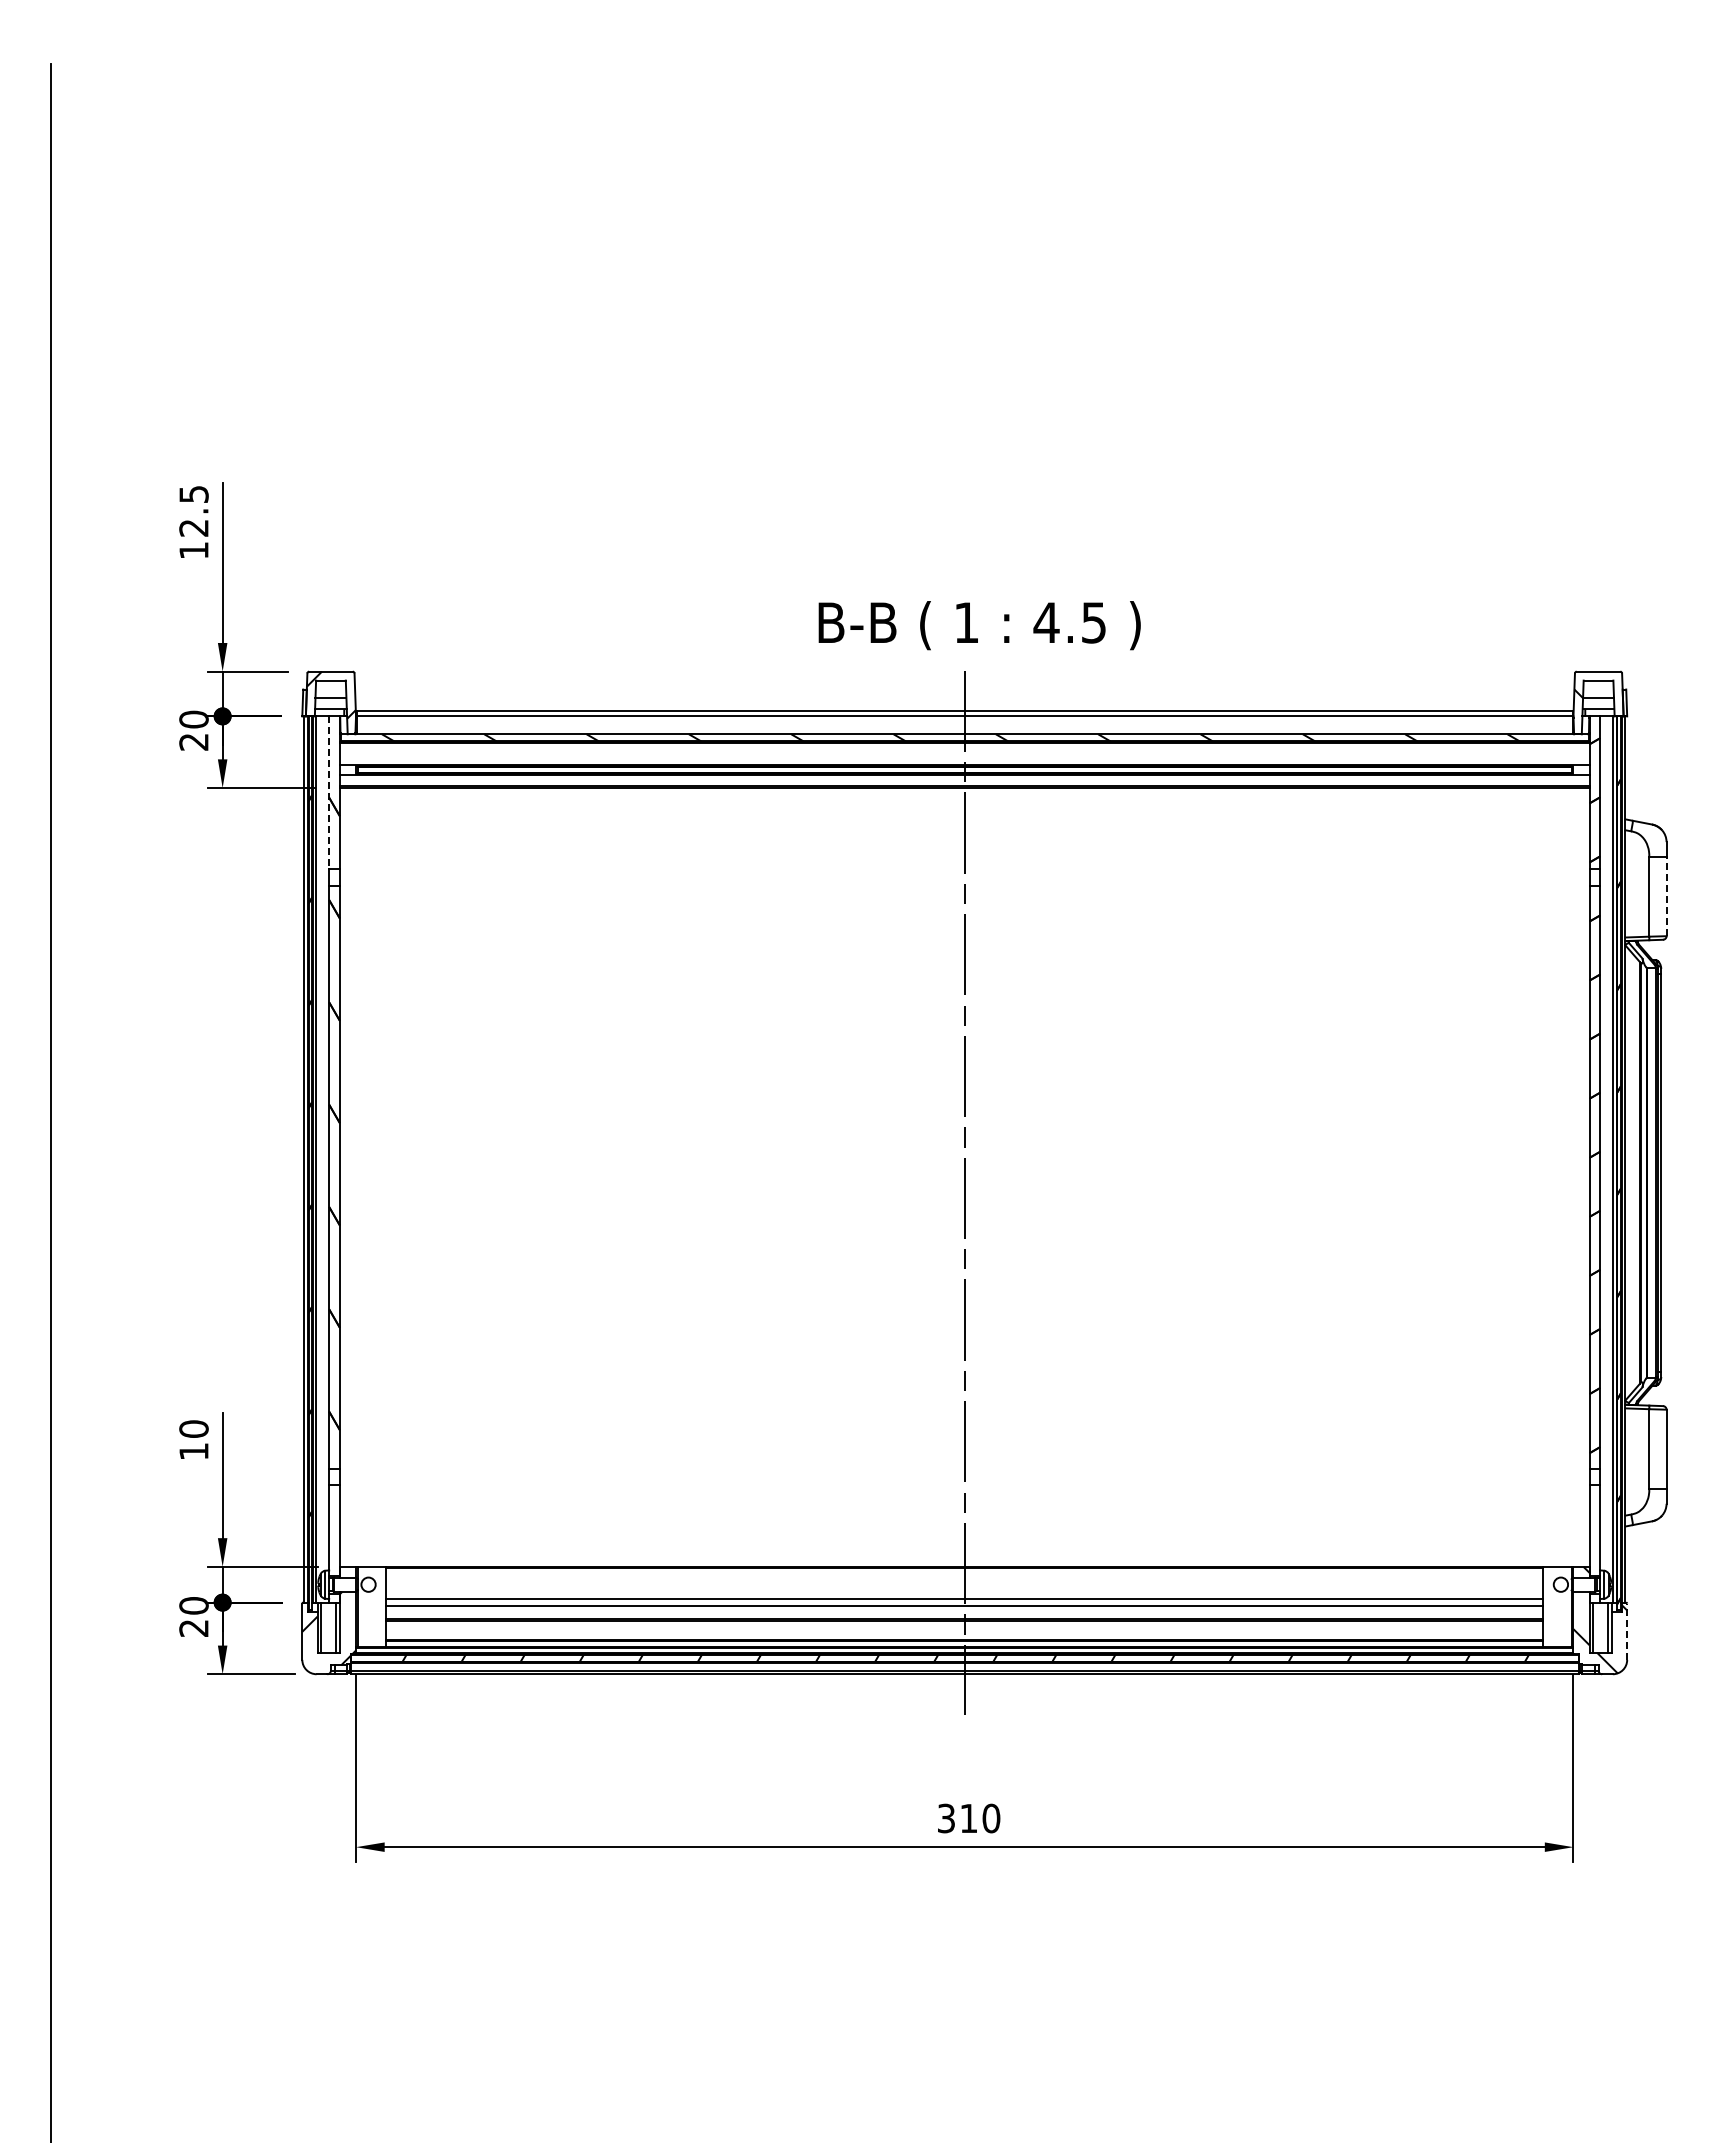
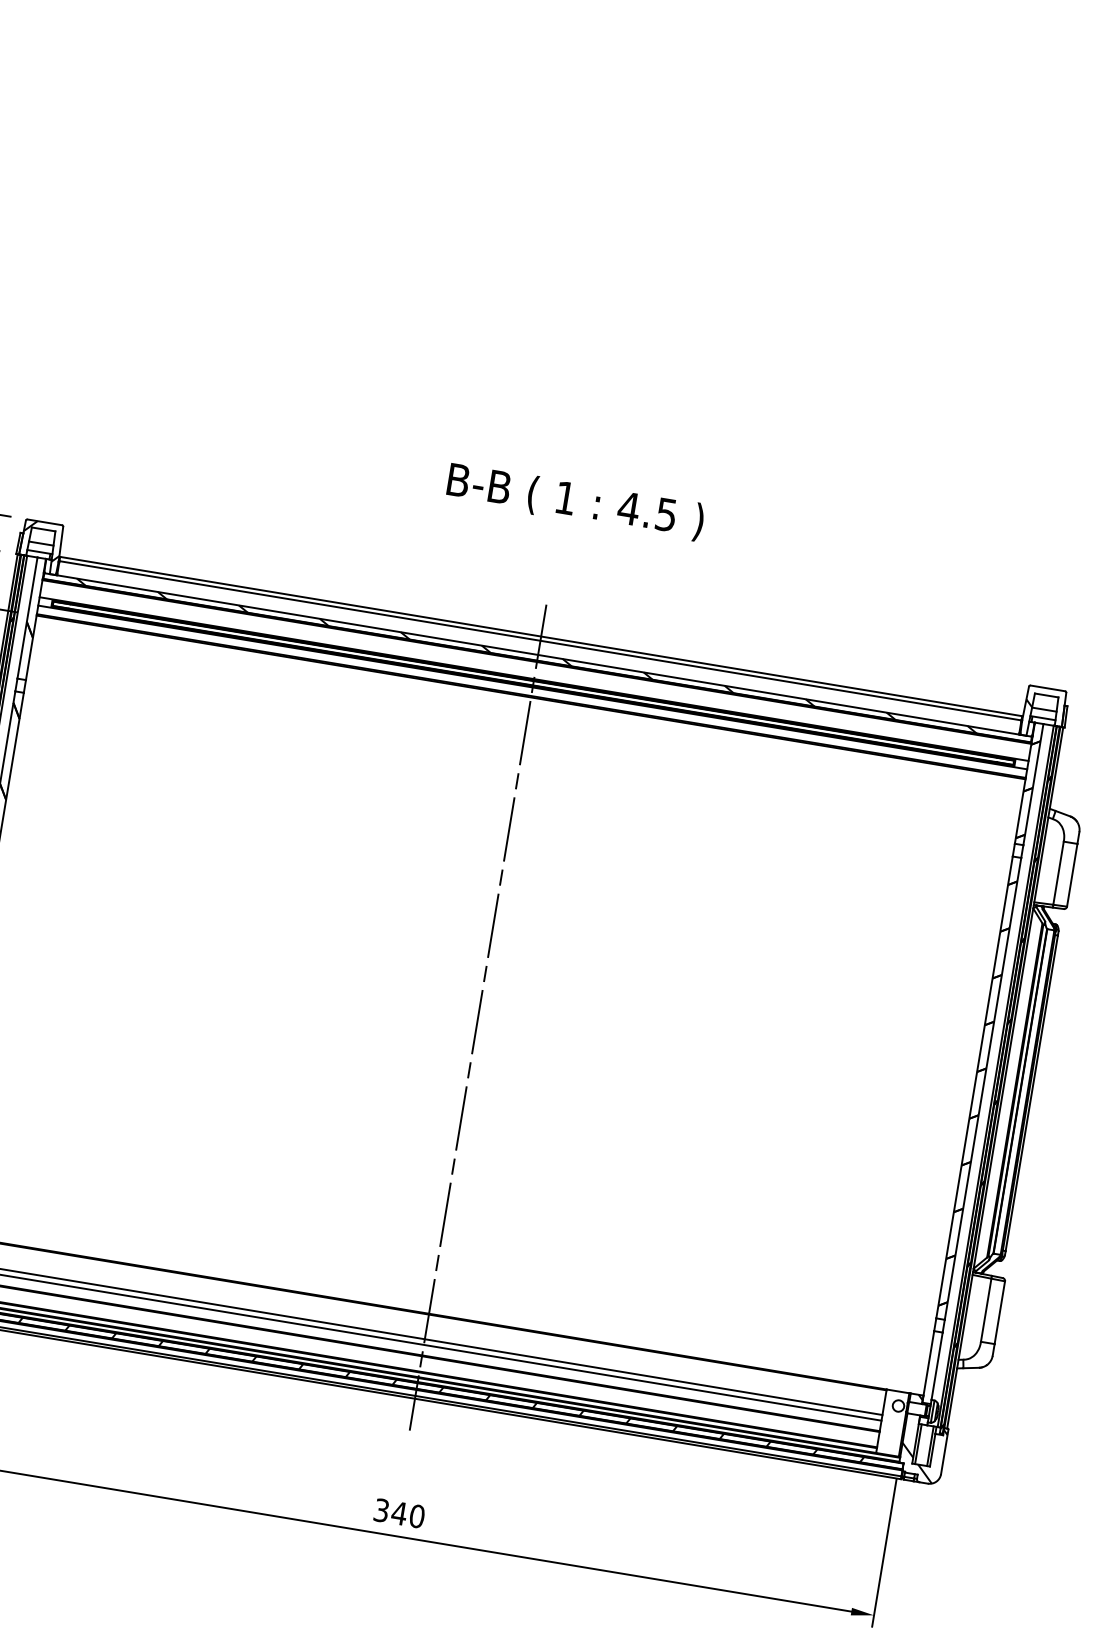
text: (979, 625) -> (575, 501), moved
line: (329, 792) -> (27, 617), dashed -> solid
line: (1666, 896) -> (1072, 875), dashed -> solid
line: (1627, 1631) -> (945, 1451), dashed -> solid
text: (968, 1818) -> (399, 1513), 310 -> 340

